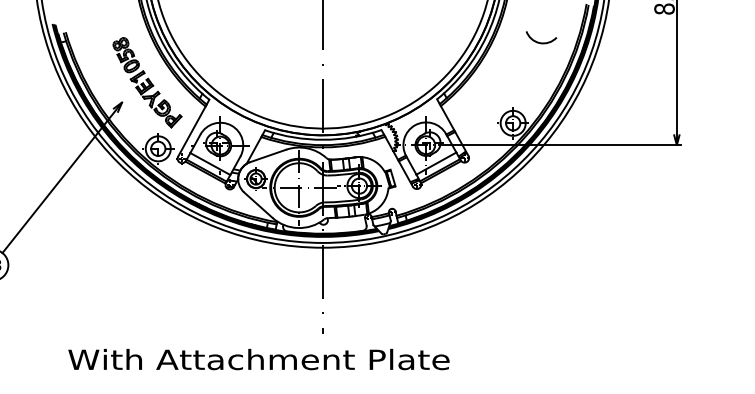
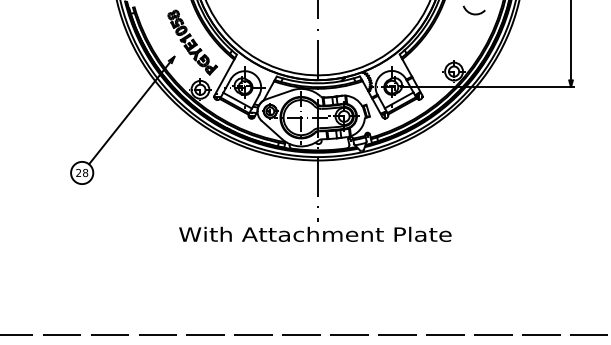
text: (259, 358) -> (315, 233), moved

